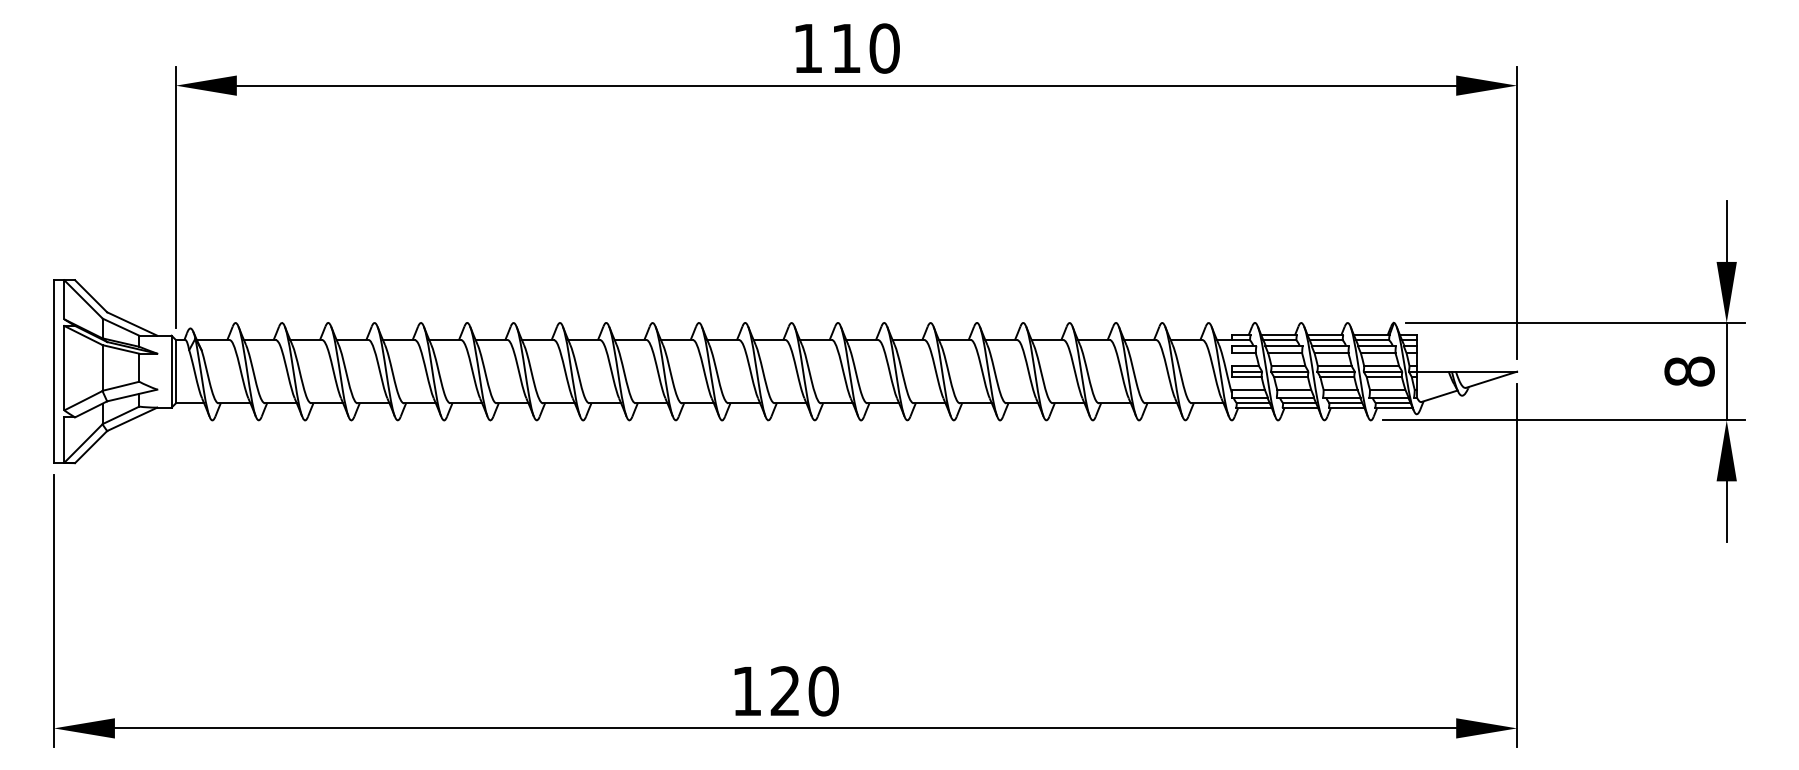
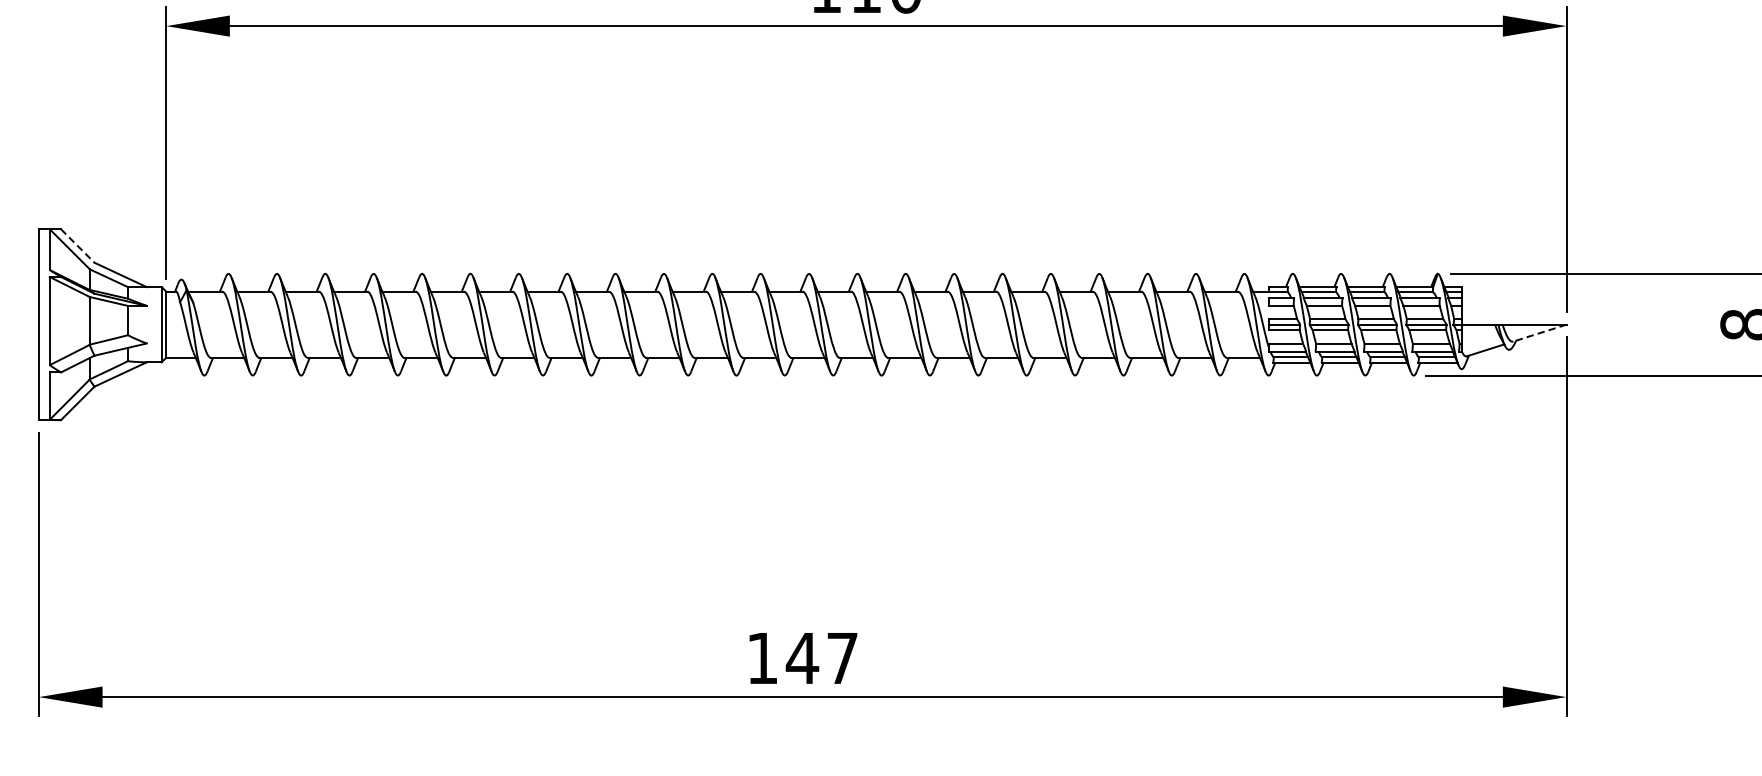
line: (91, 296) -> (78, 246), solid -> dashed
line: (1491, 379) -> (1539, 332), solid -> dashed
text: (803, 691) -> (821, 658), 120 -> 147

